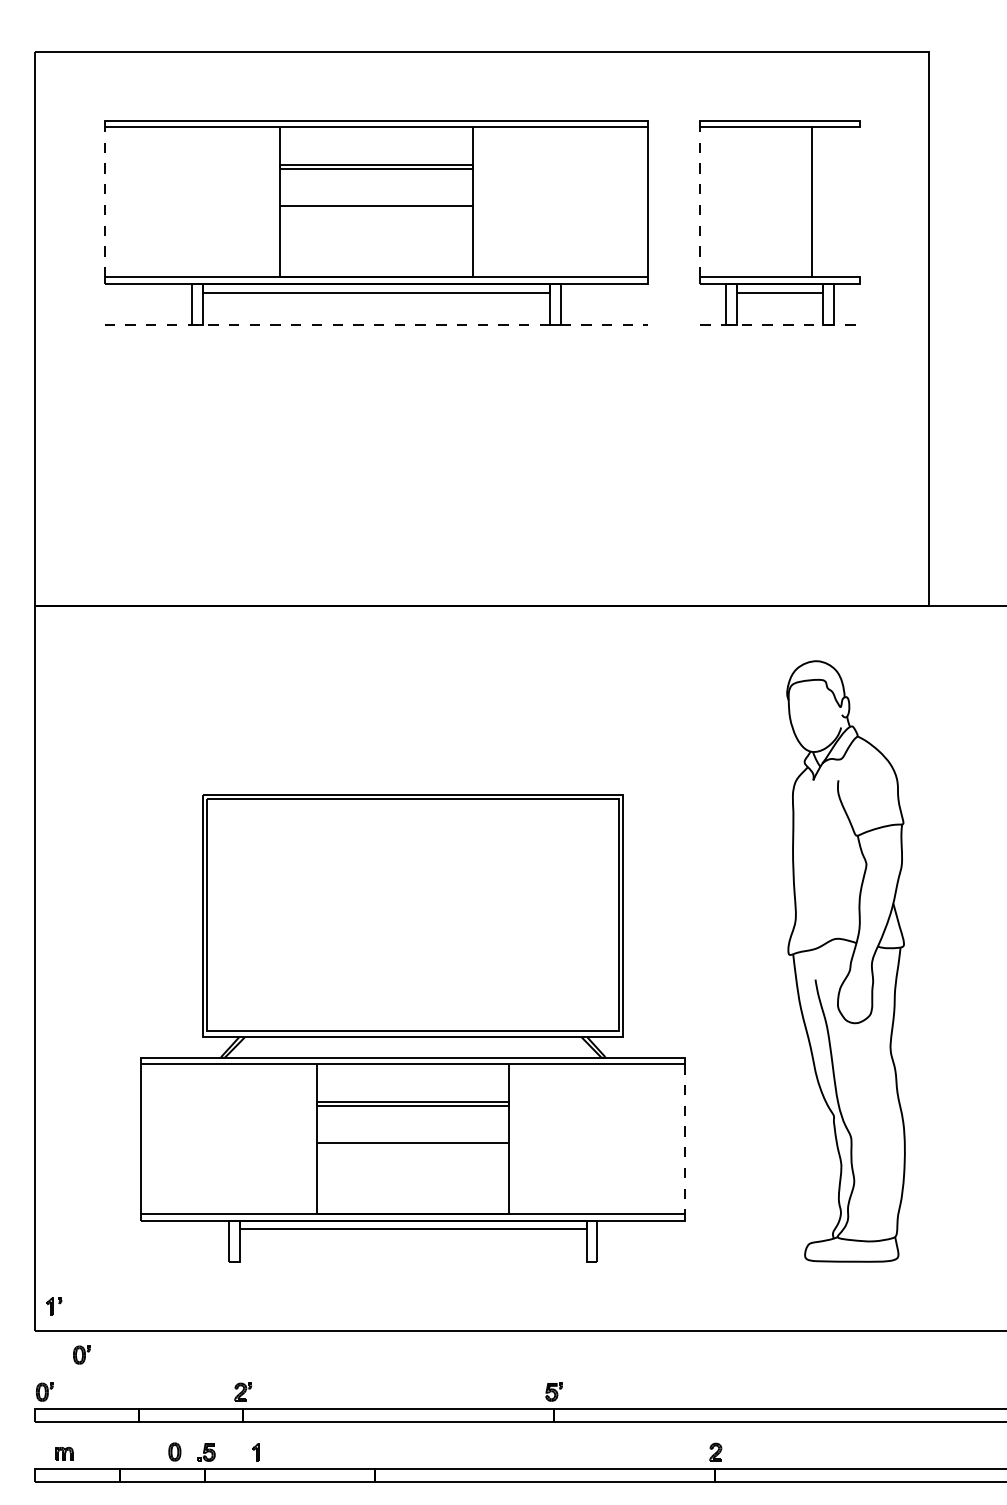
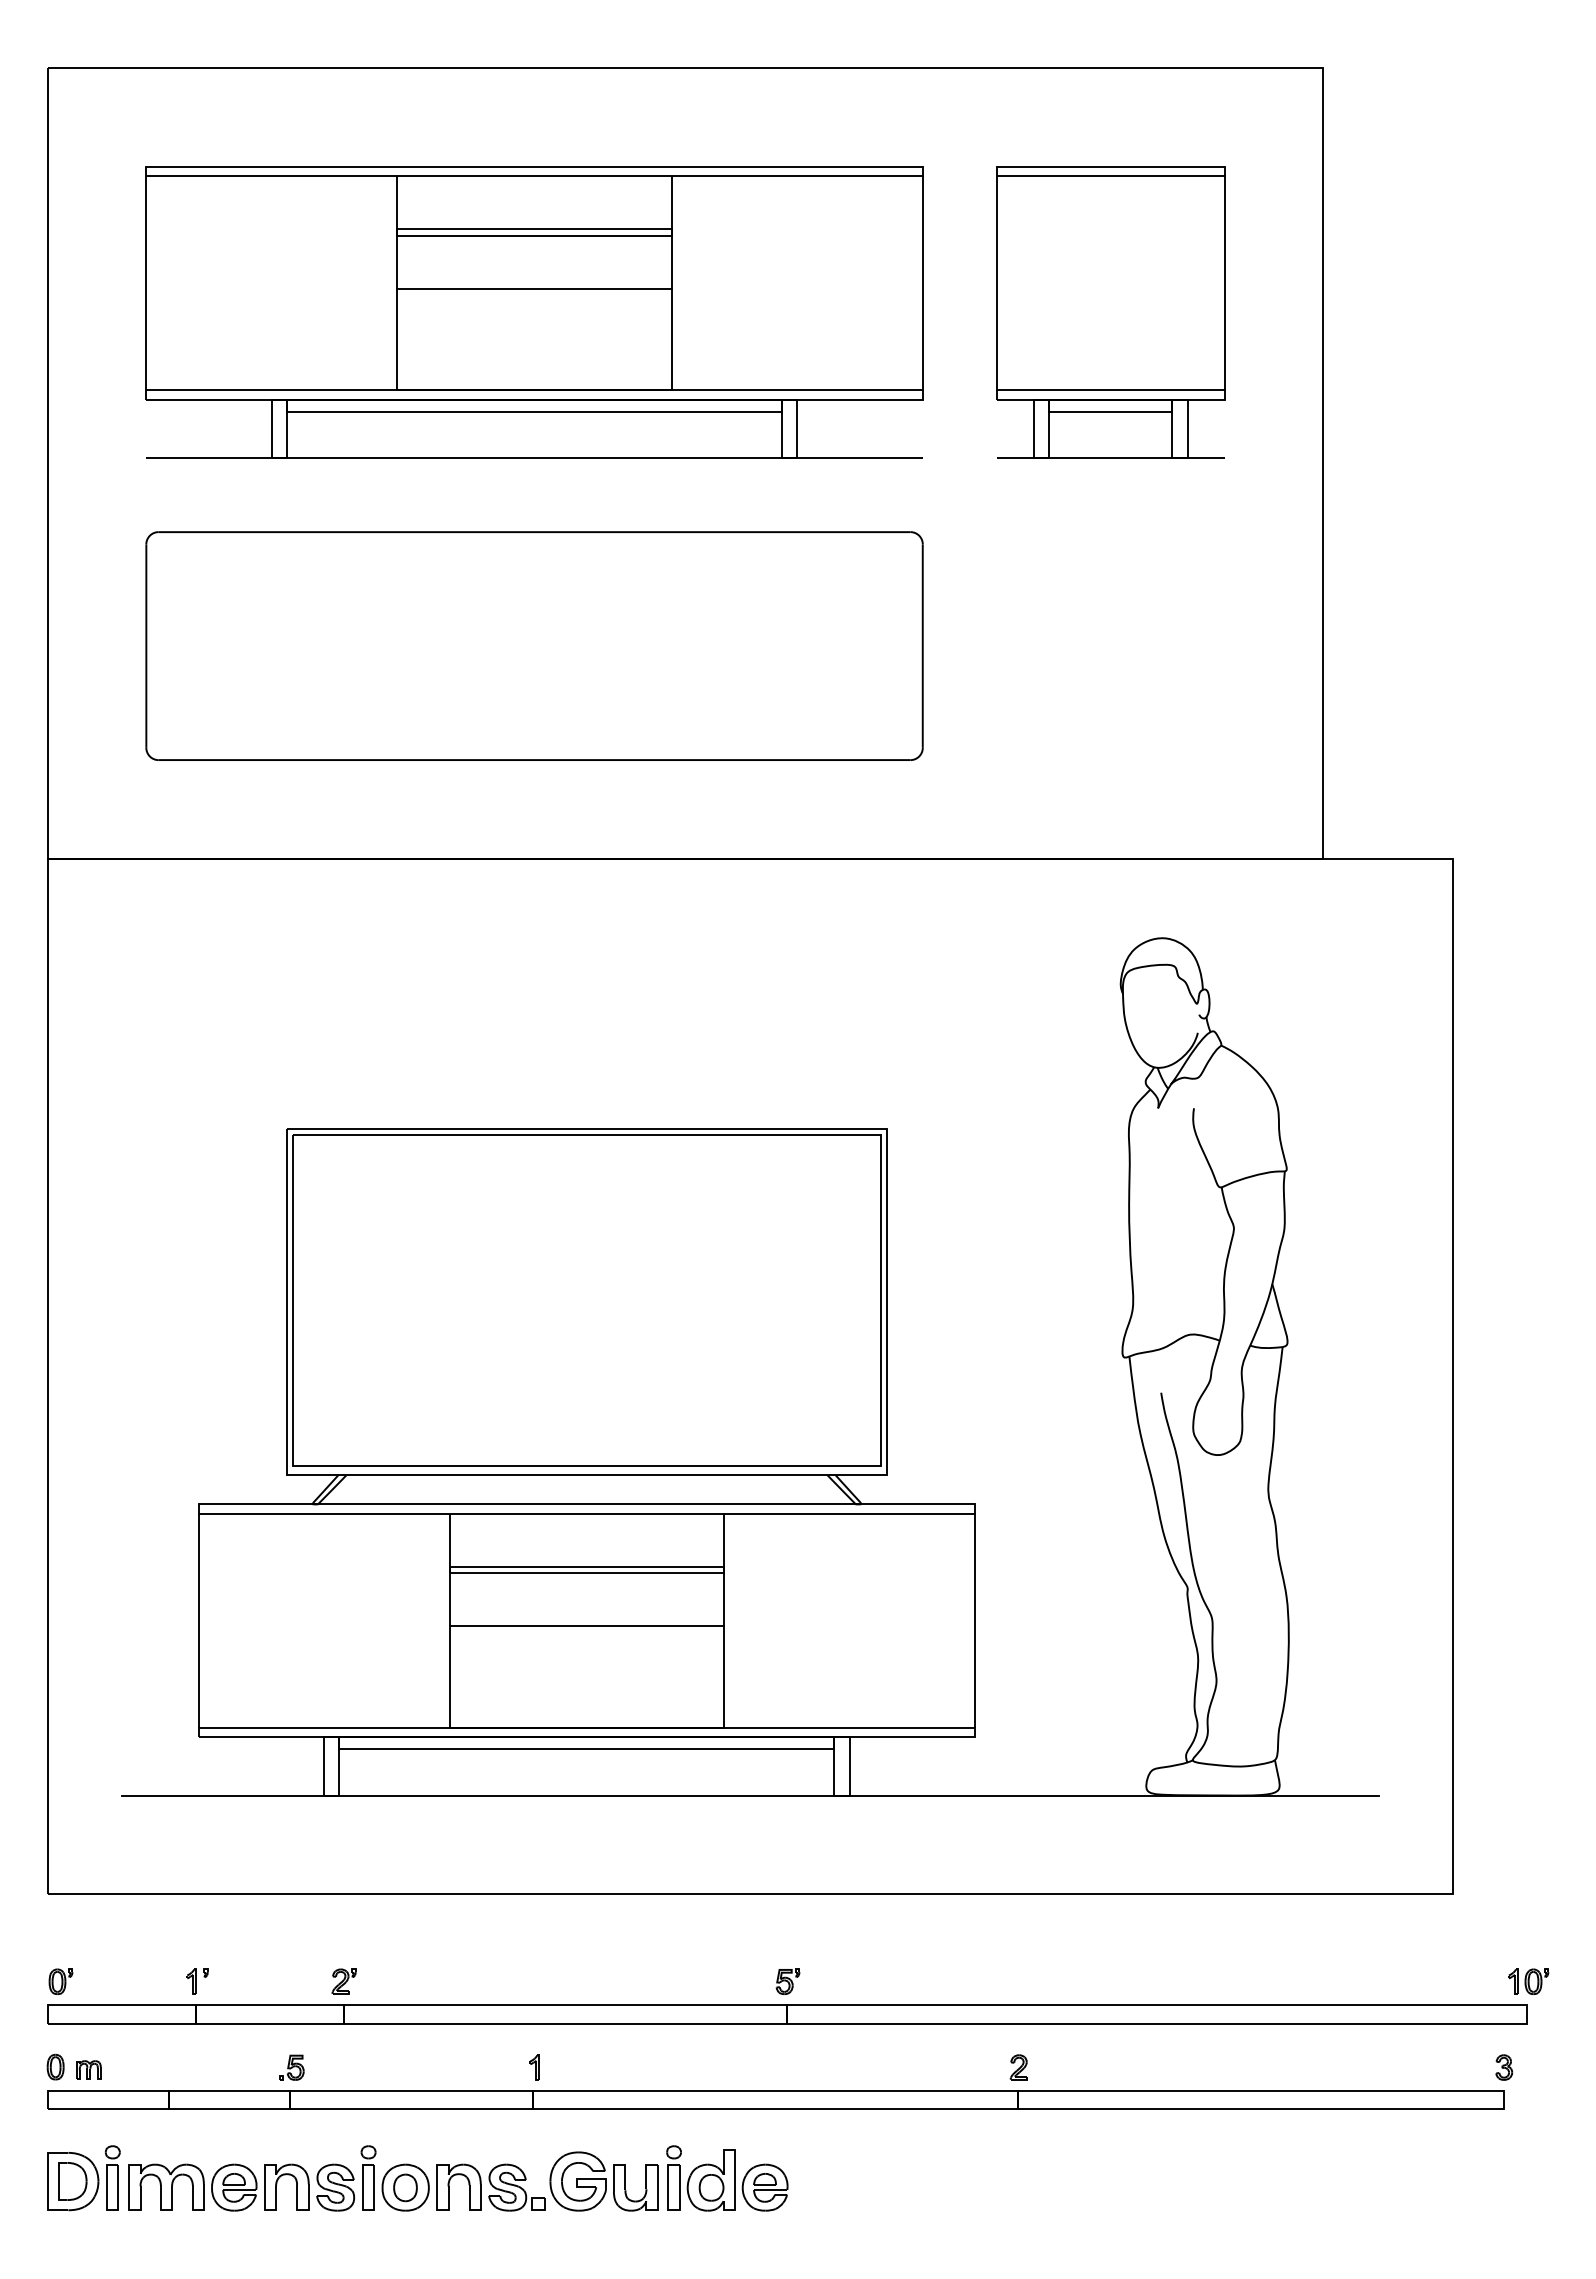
line: (104, 201) -> (146, 282), dashed -> solid
line: (700, 201) -> (996, 282), dashed -> solid
line: (811, 202) -> (1224, 283), moved
line: (377, 325) -> (535, 458), dashed -> solid
line: (780, 325) -> (1111, 458), dashed -> solid
part: (376, 456) -> (534, 645), added
line: (685, 1139) -> (975, 1621), dashed -> solid
line: (527, 1261) -> (749, 1795), added
part: (54, 1306) -> (197, 1981), moved
part: (81, 1354) -> (113, 1928), removed
part: (174, 1451) -> (55, 2066), moved
part: (256, 1452) -> (534, 2067), moved

